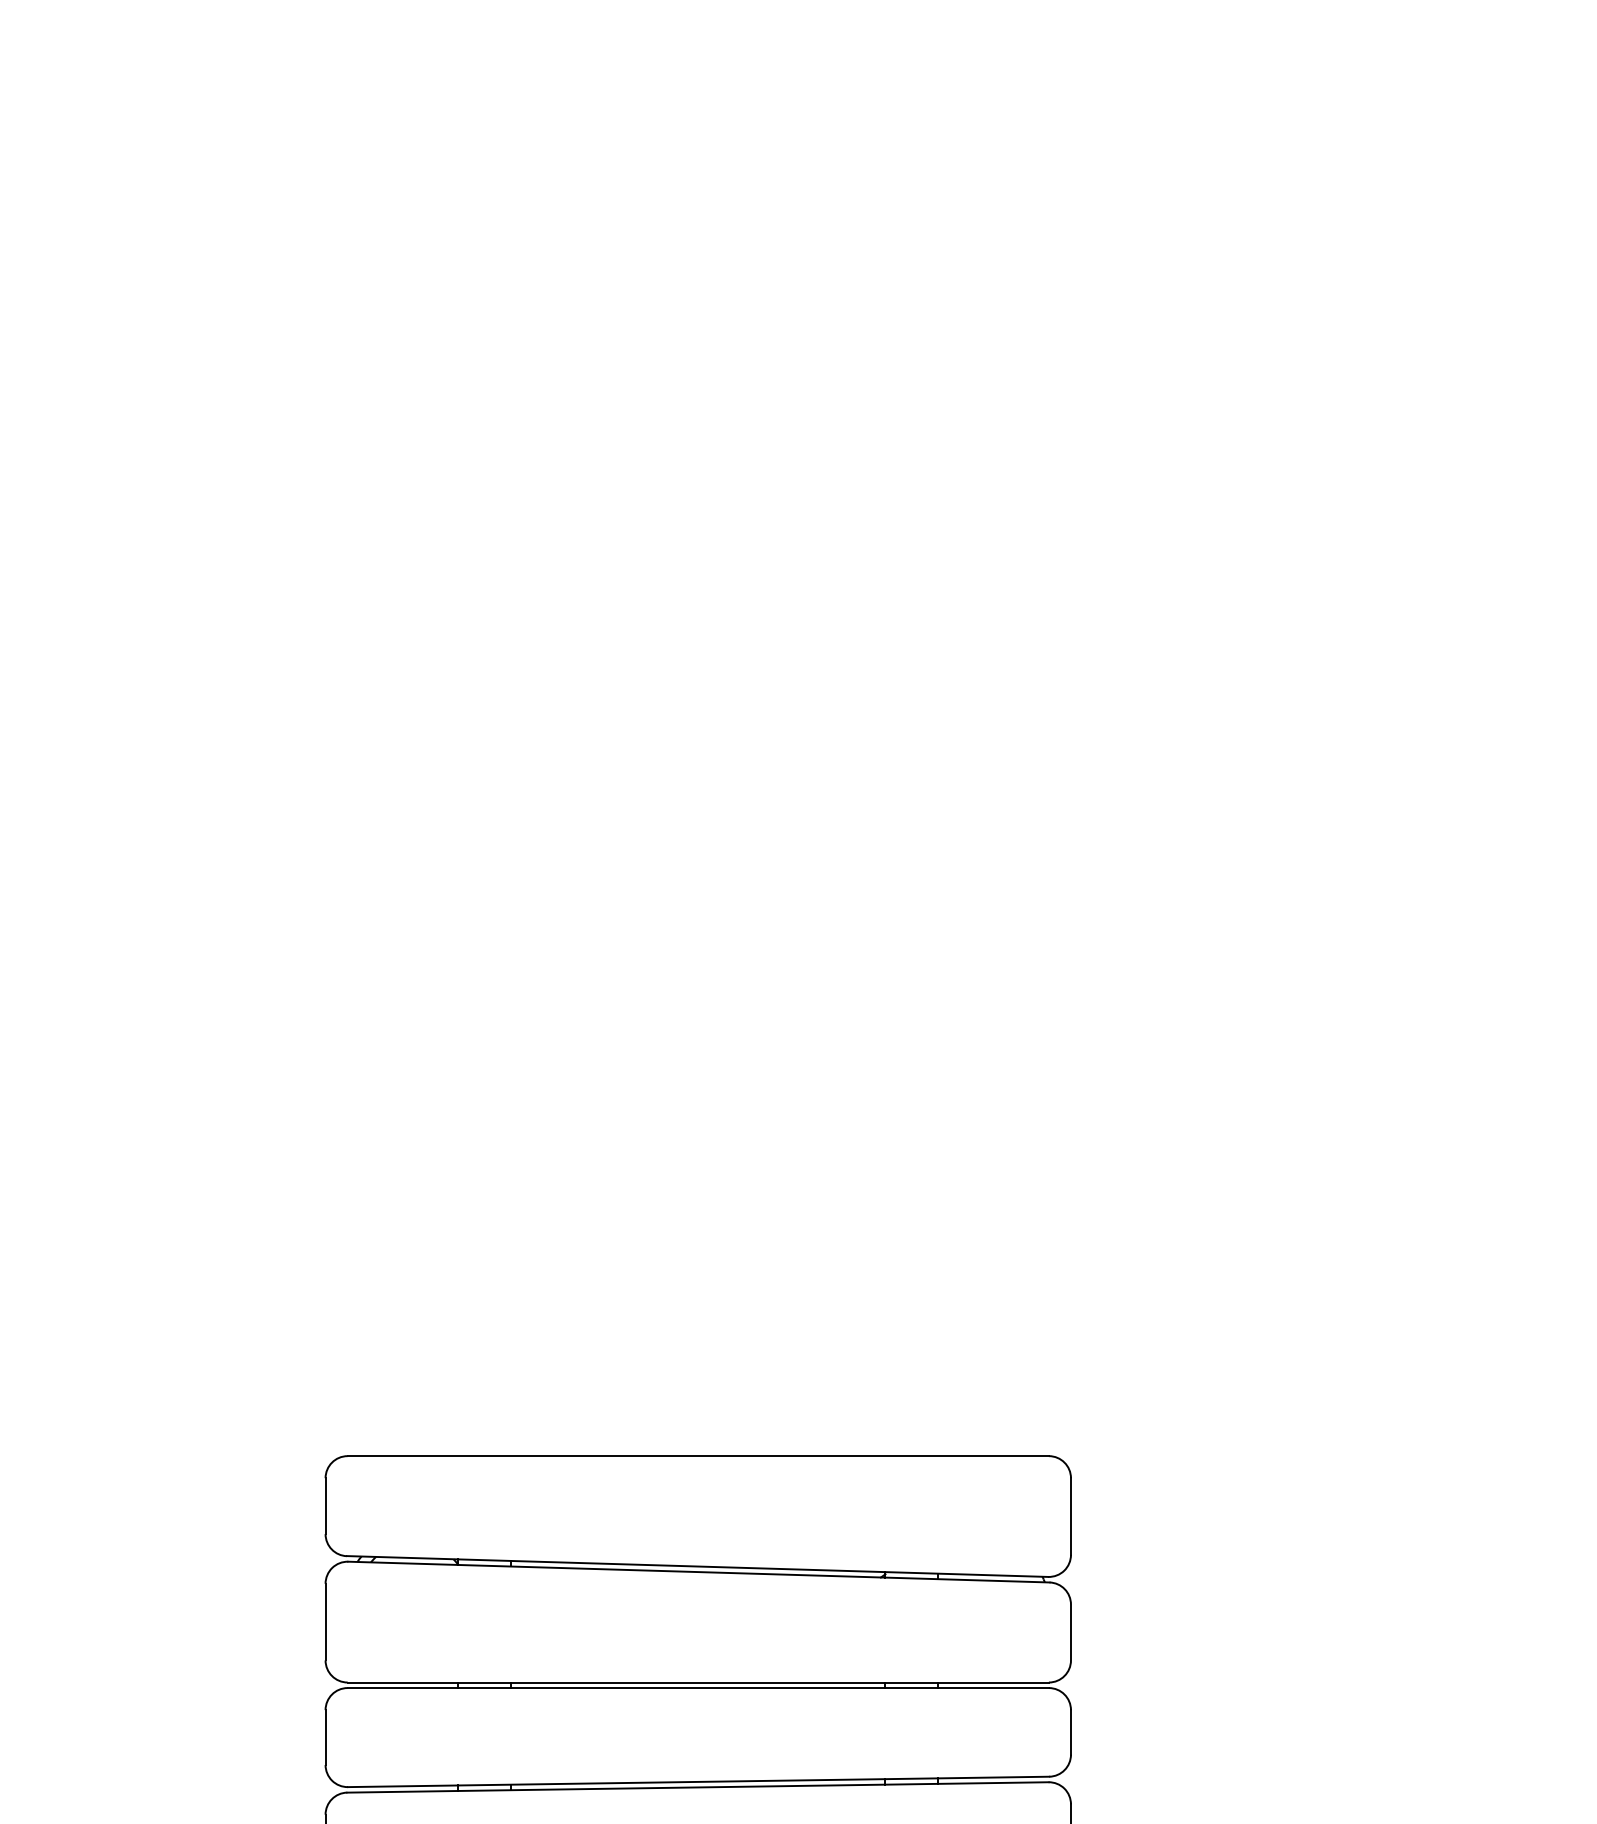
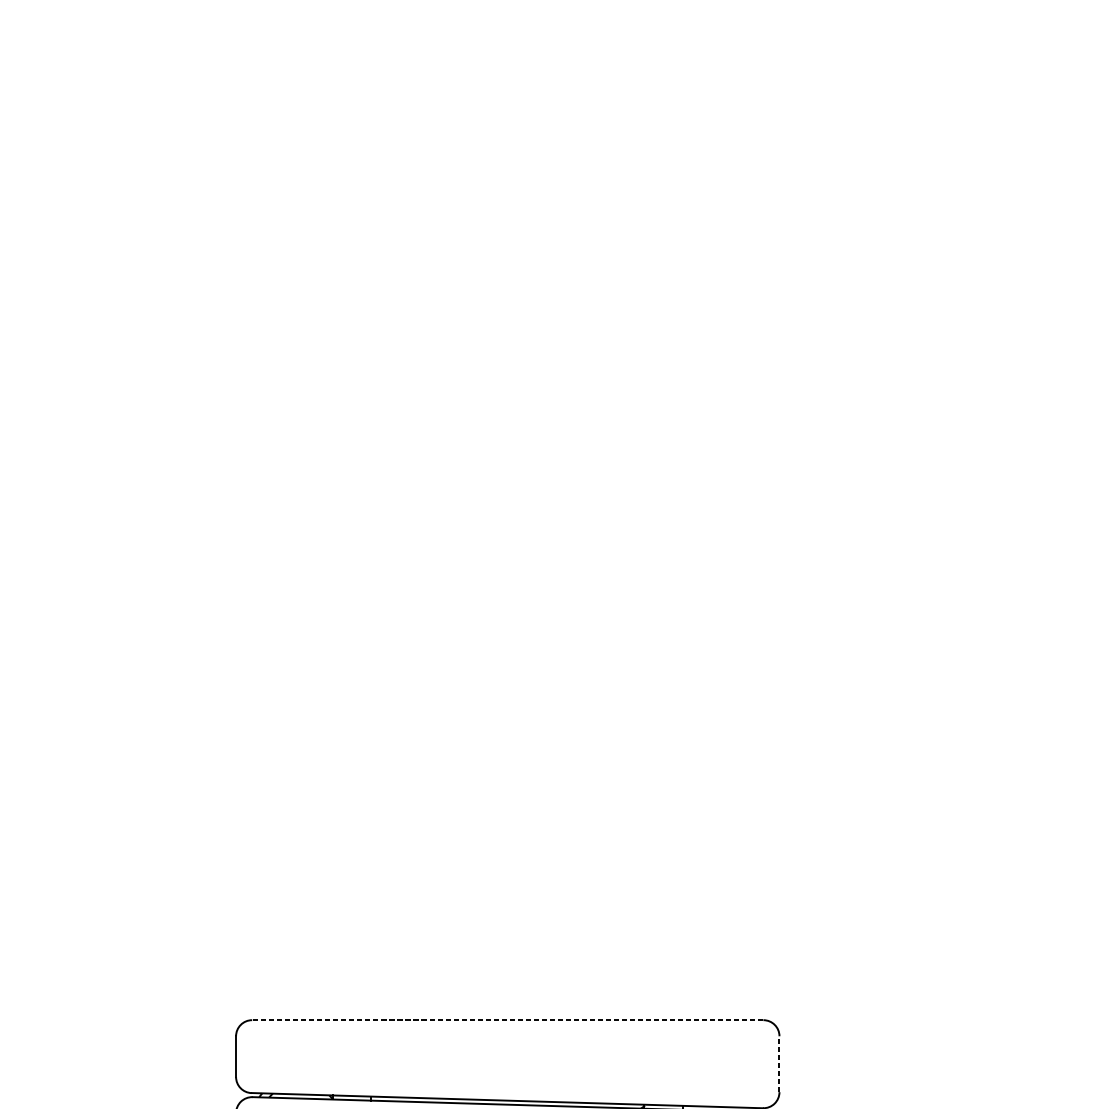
line: (698, 1456) -> (507, 1020), solid -> dashed
line: (1070, 1516) -> (779, 1064), solid -> dashed

